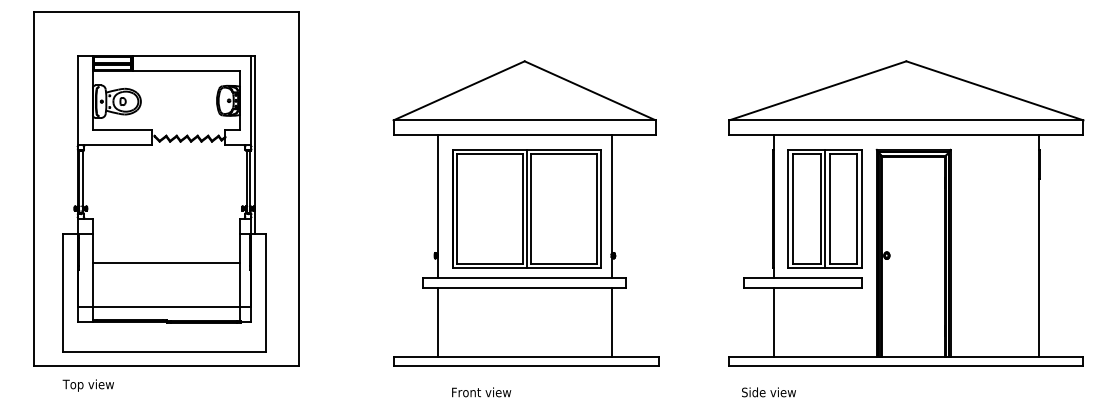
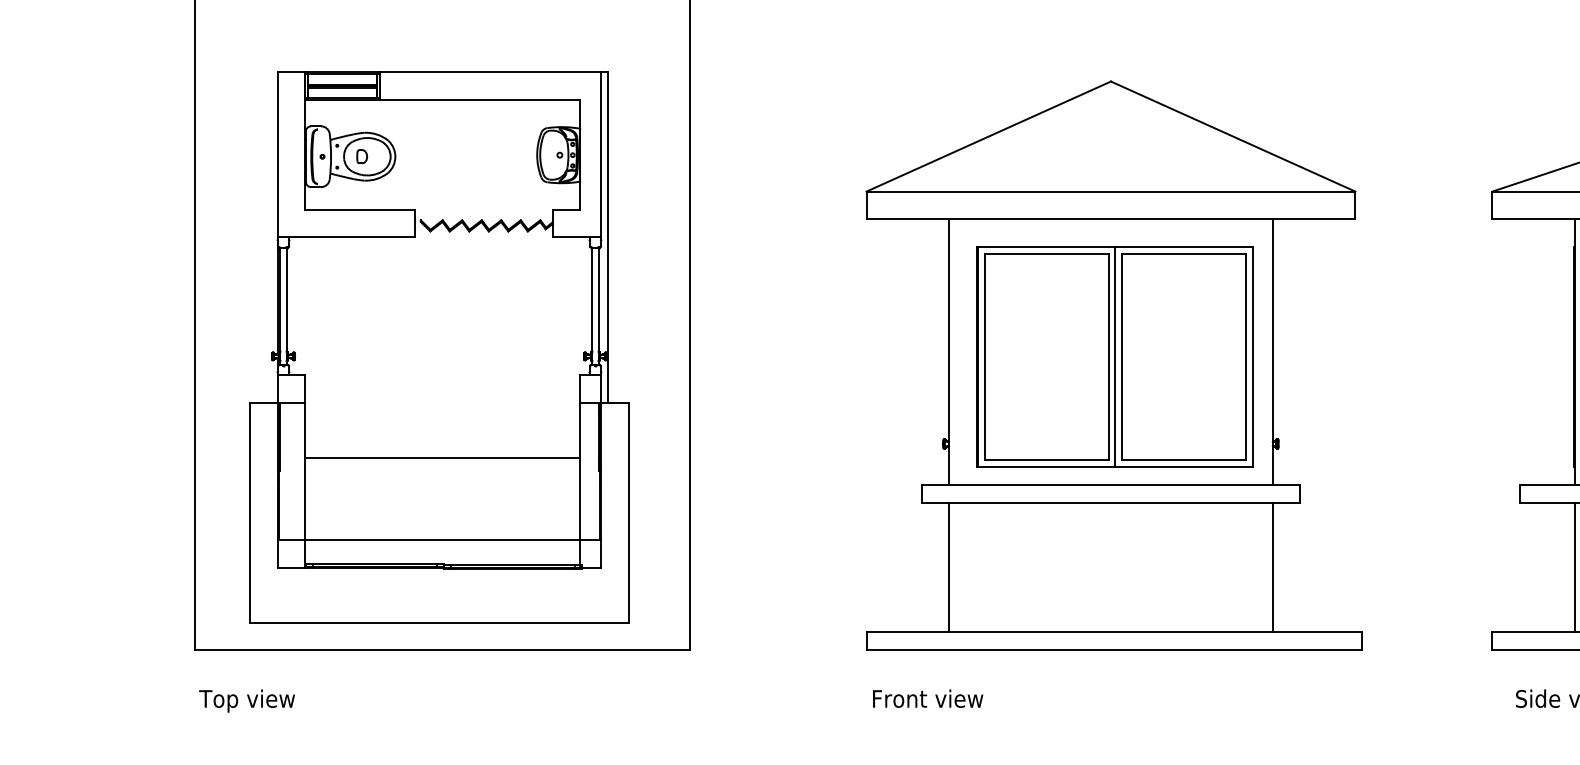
text: (87, 385) -> (245, 700), moved
text: (481, 392) -> (927, 699), moved

